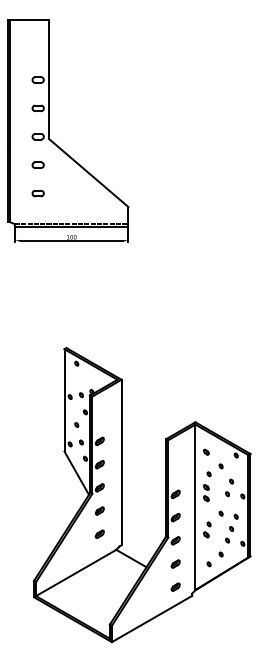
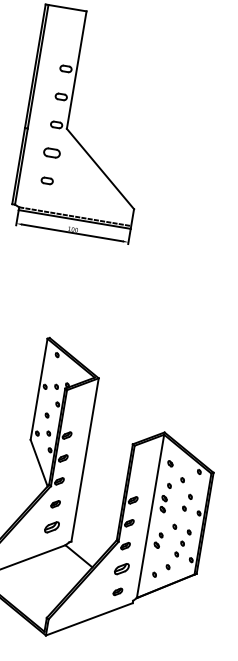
part: (37, 164) -> (51, 152), size x1.4
part: (99, 533) -> (51, 526), size x1.6
part: (175, 563) -> (121, 568), size x1.6

